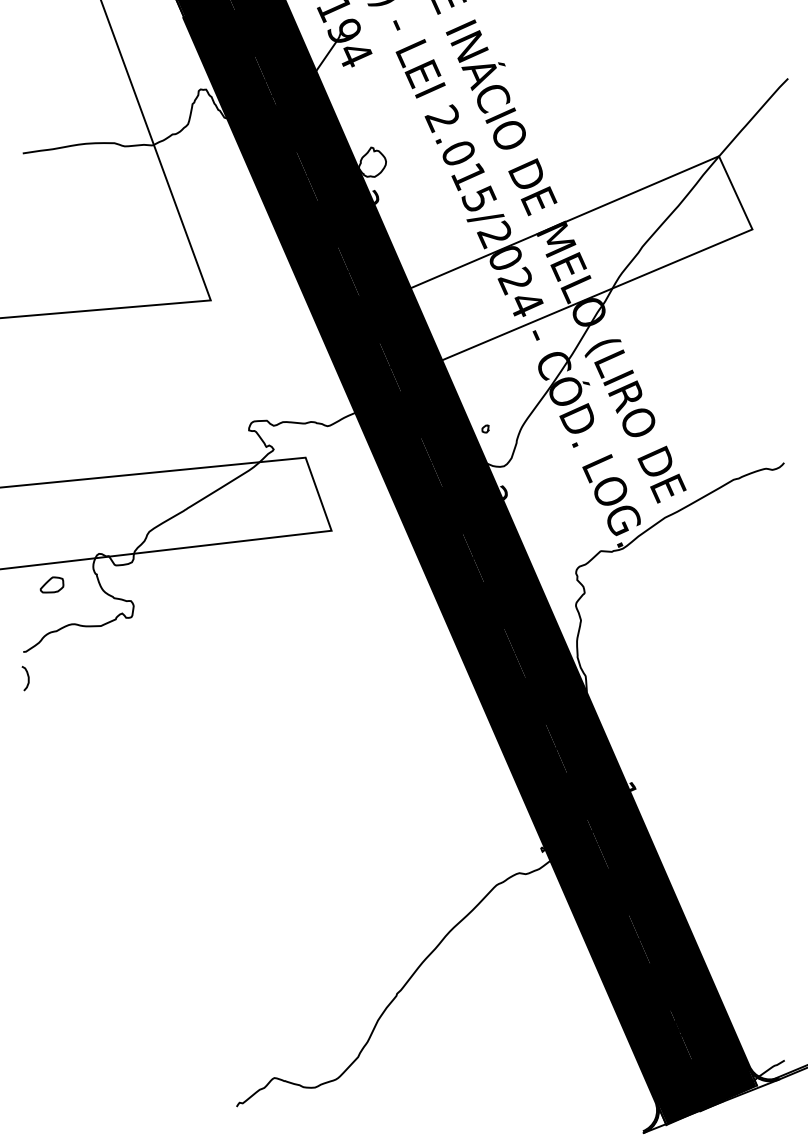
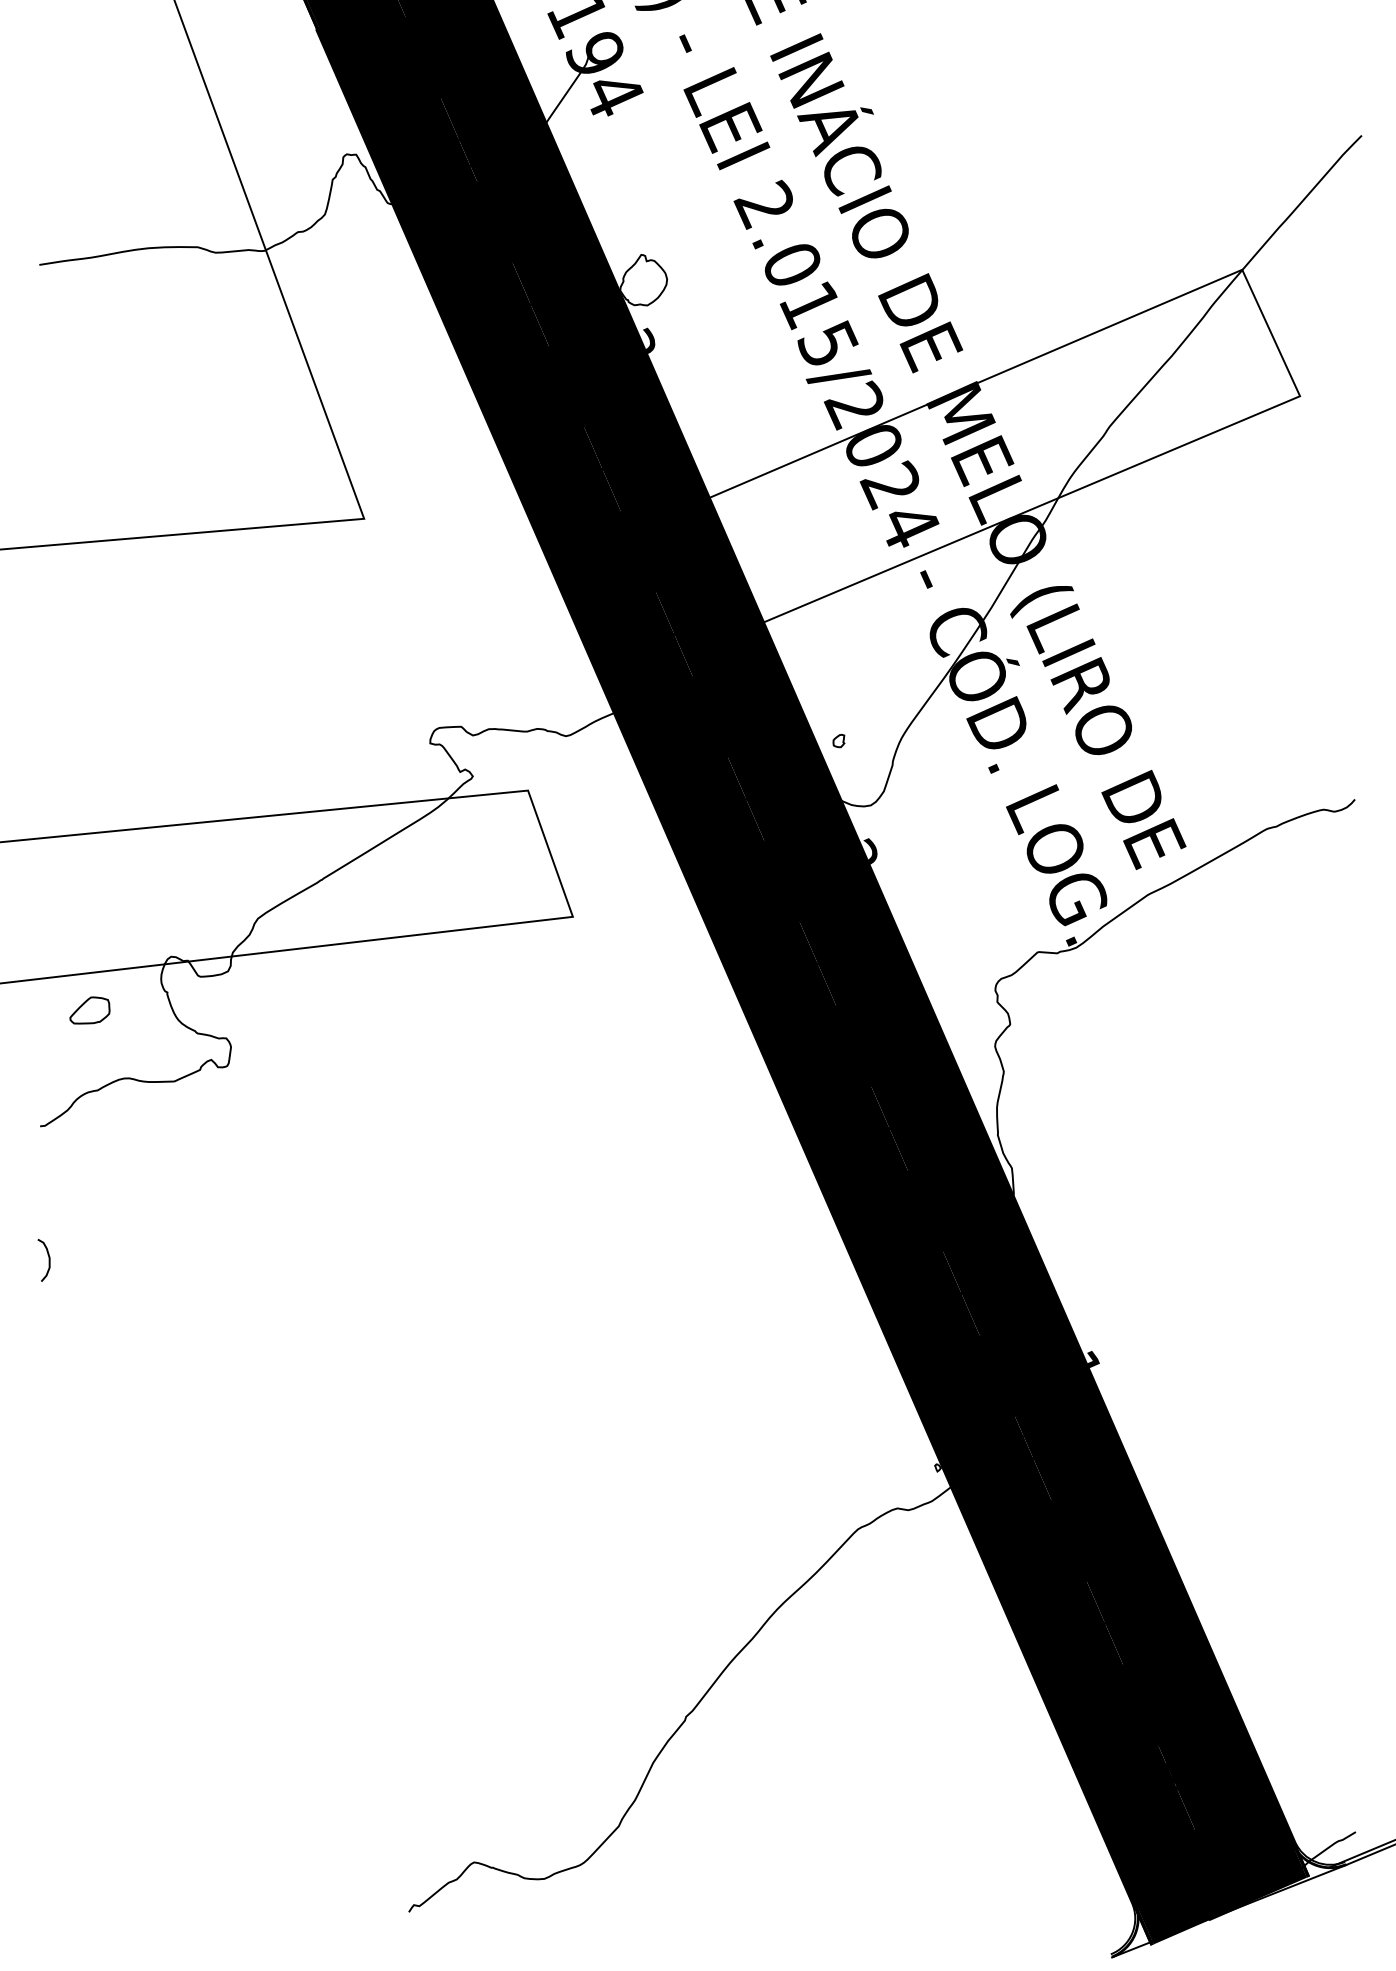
curve: (27, 678) -> (47, 1260), moved

